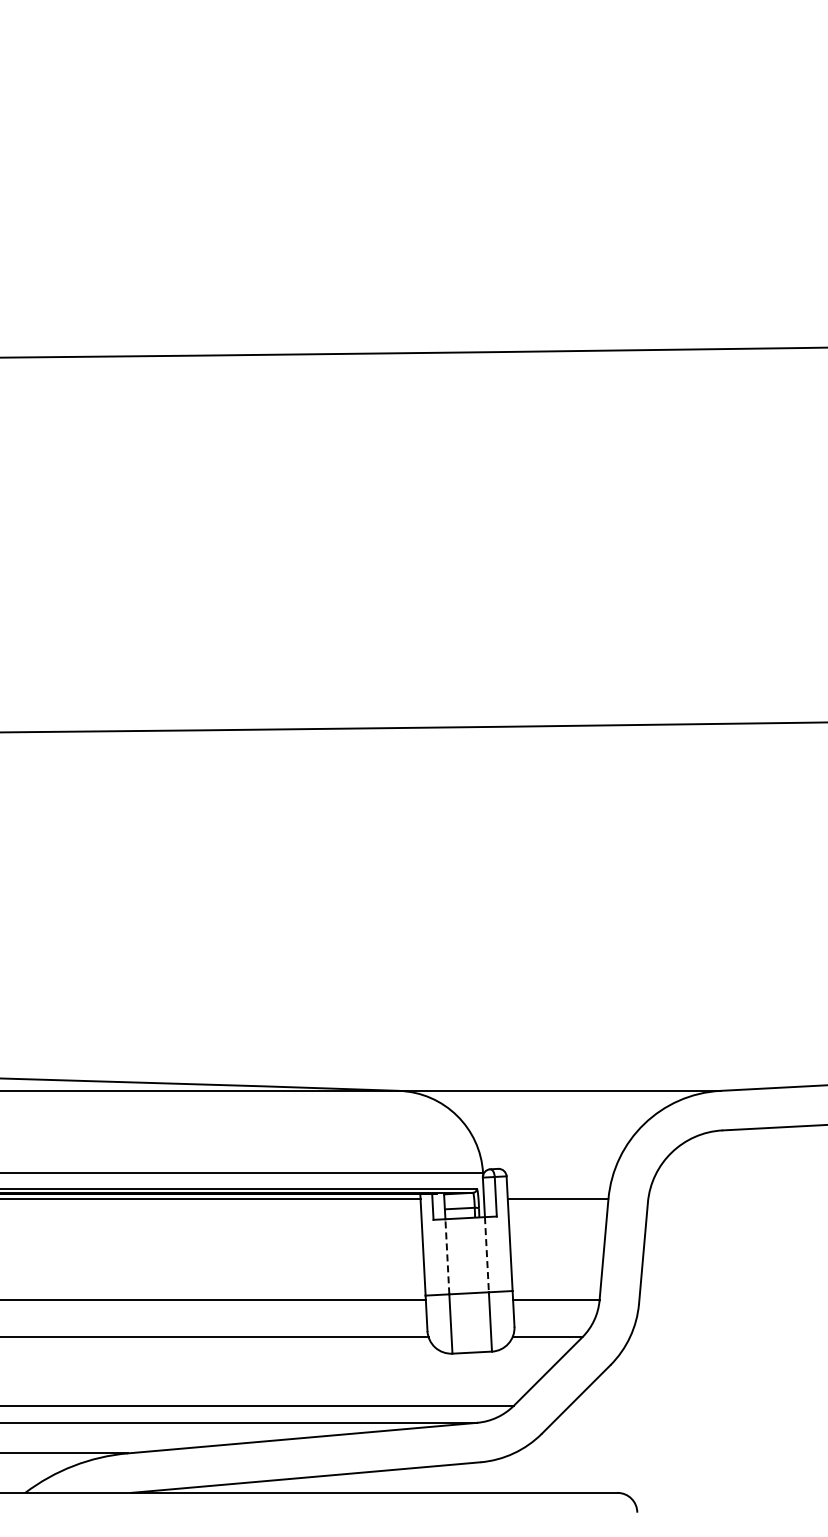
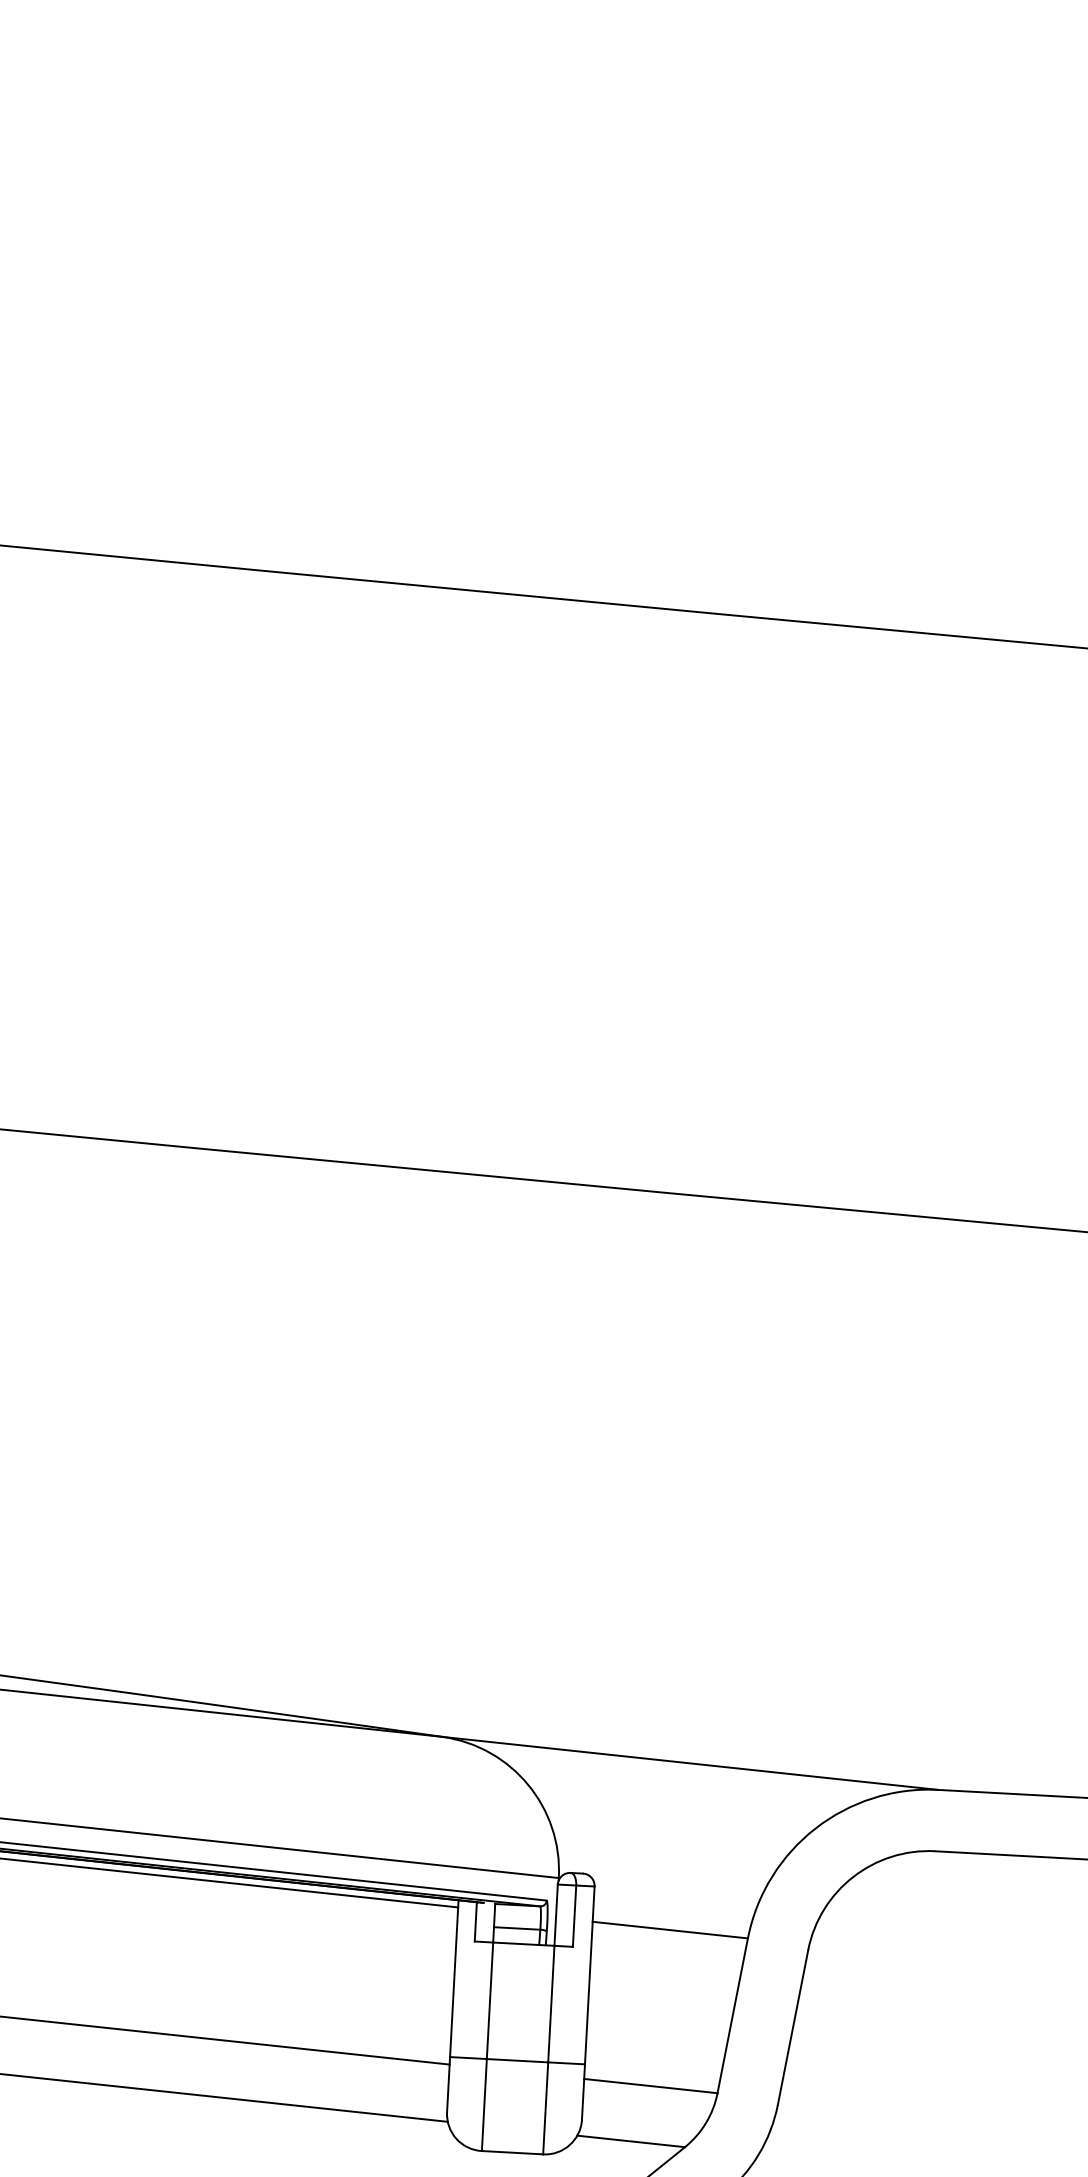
line: (486, 1254) -> (550, 2003), dashed -> solid
line: (447, 1256) -> (490, 2000), dashed -> solid

